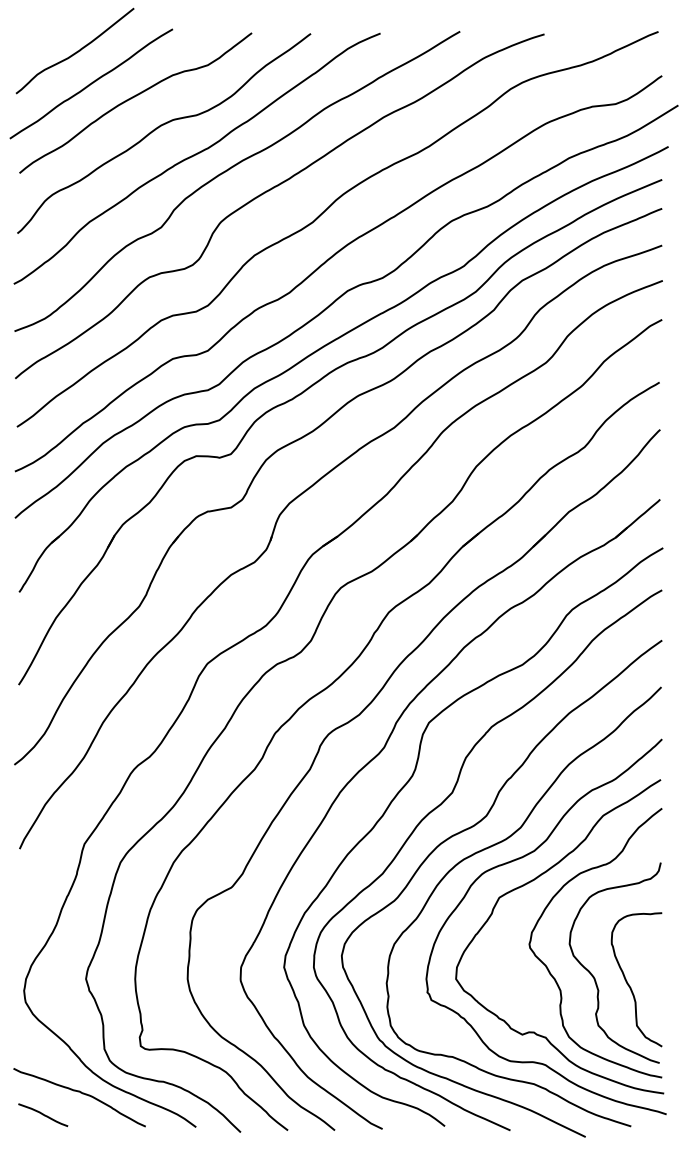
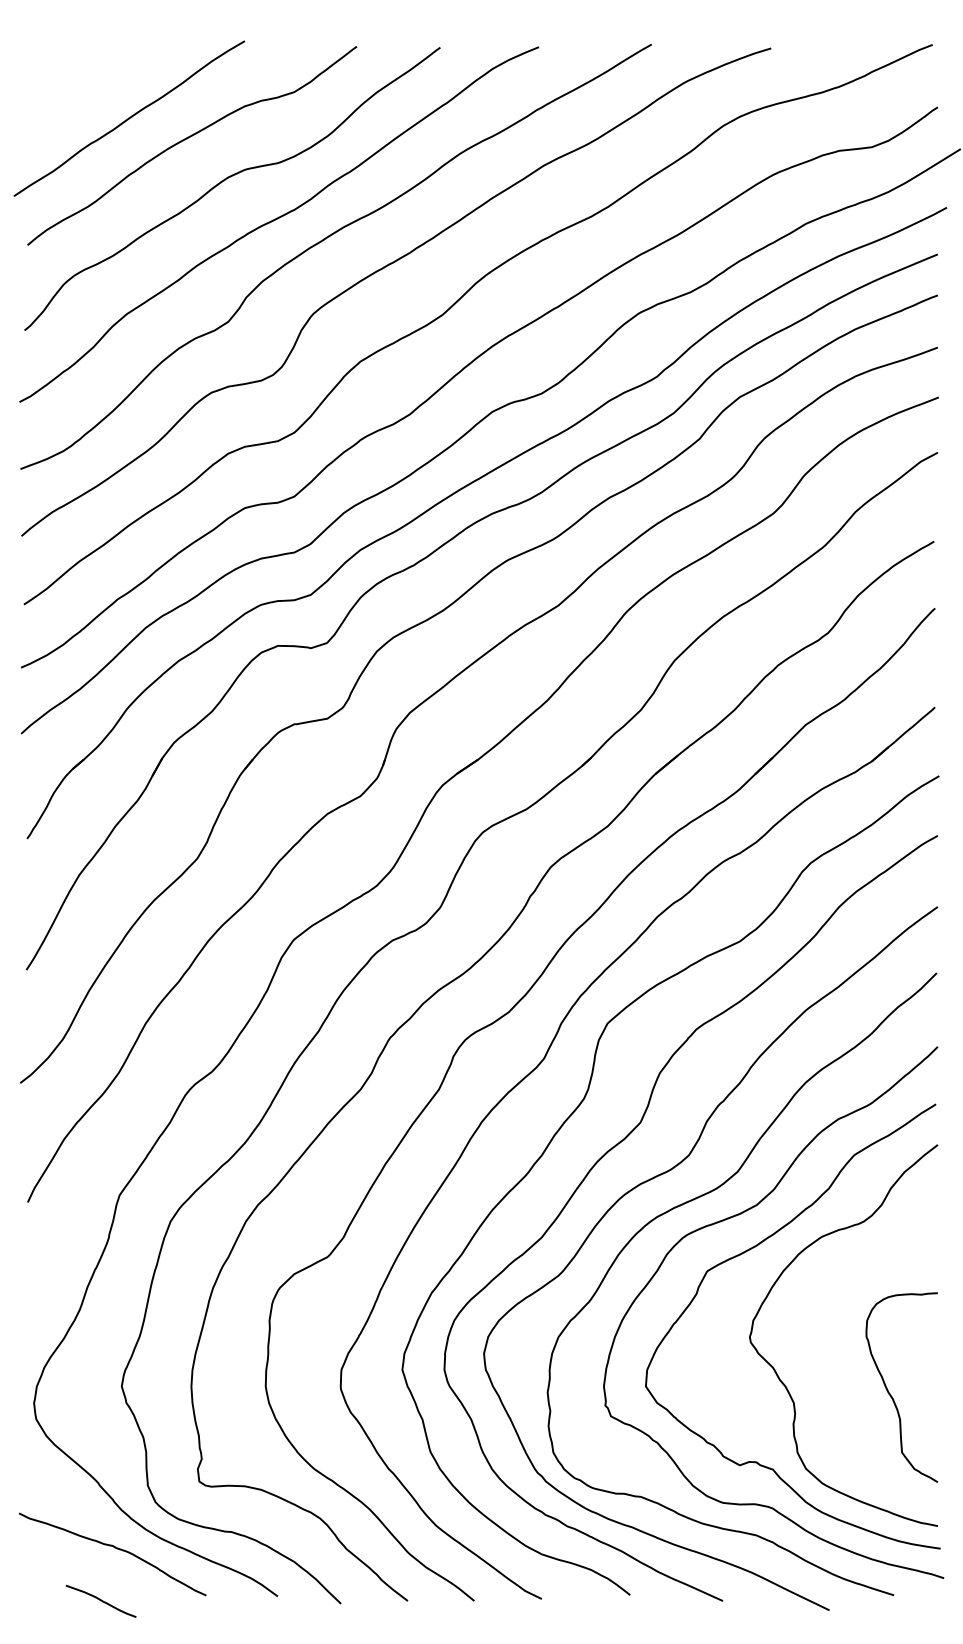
curve: (75, 52) -> (107, 73), removed
curve: (594, 977) -> (842, 1384), removed
curve: (42, 1114) -> (100, 1600), moved

